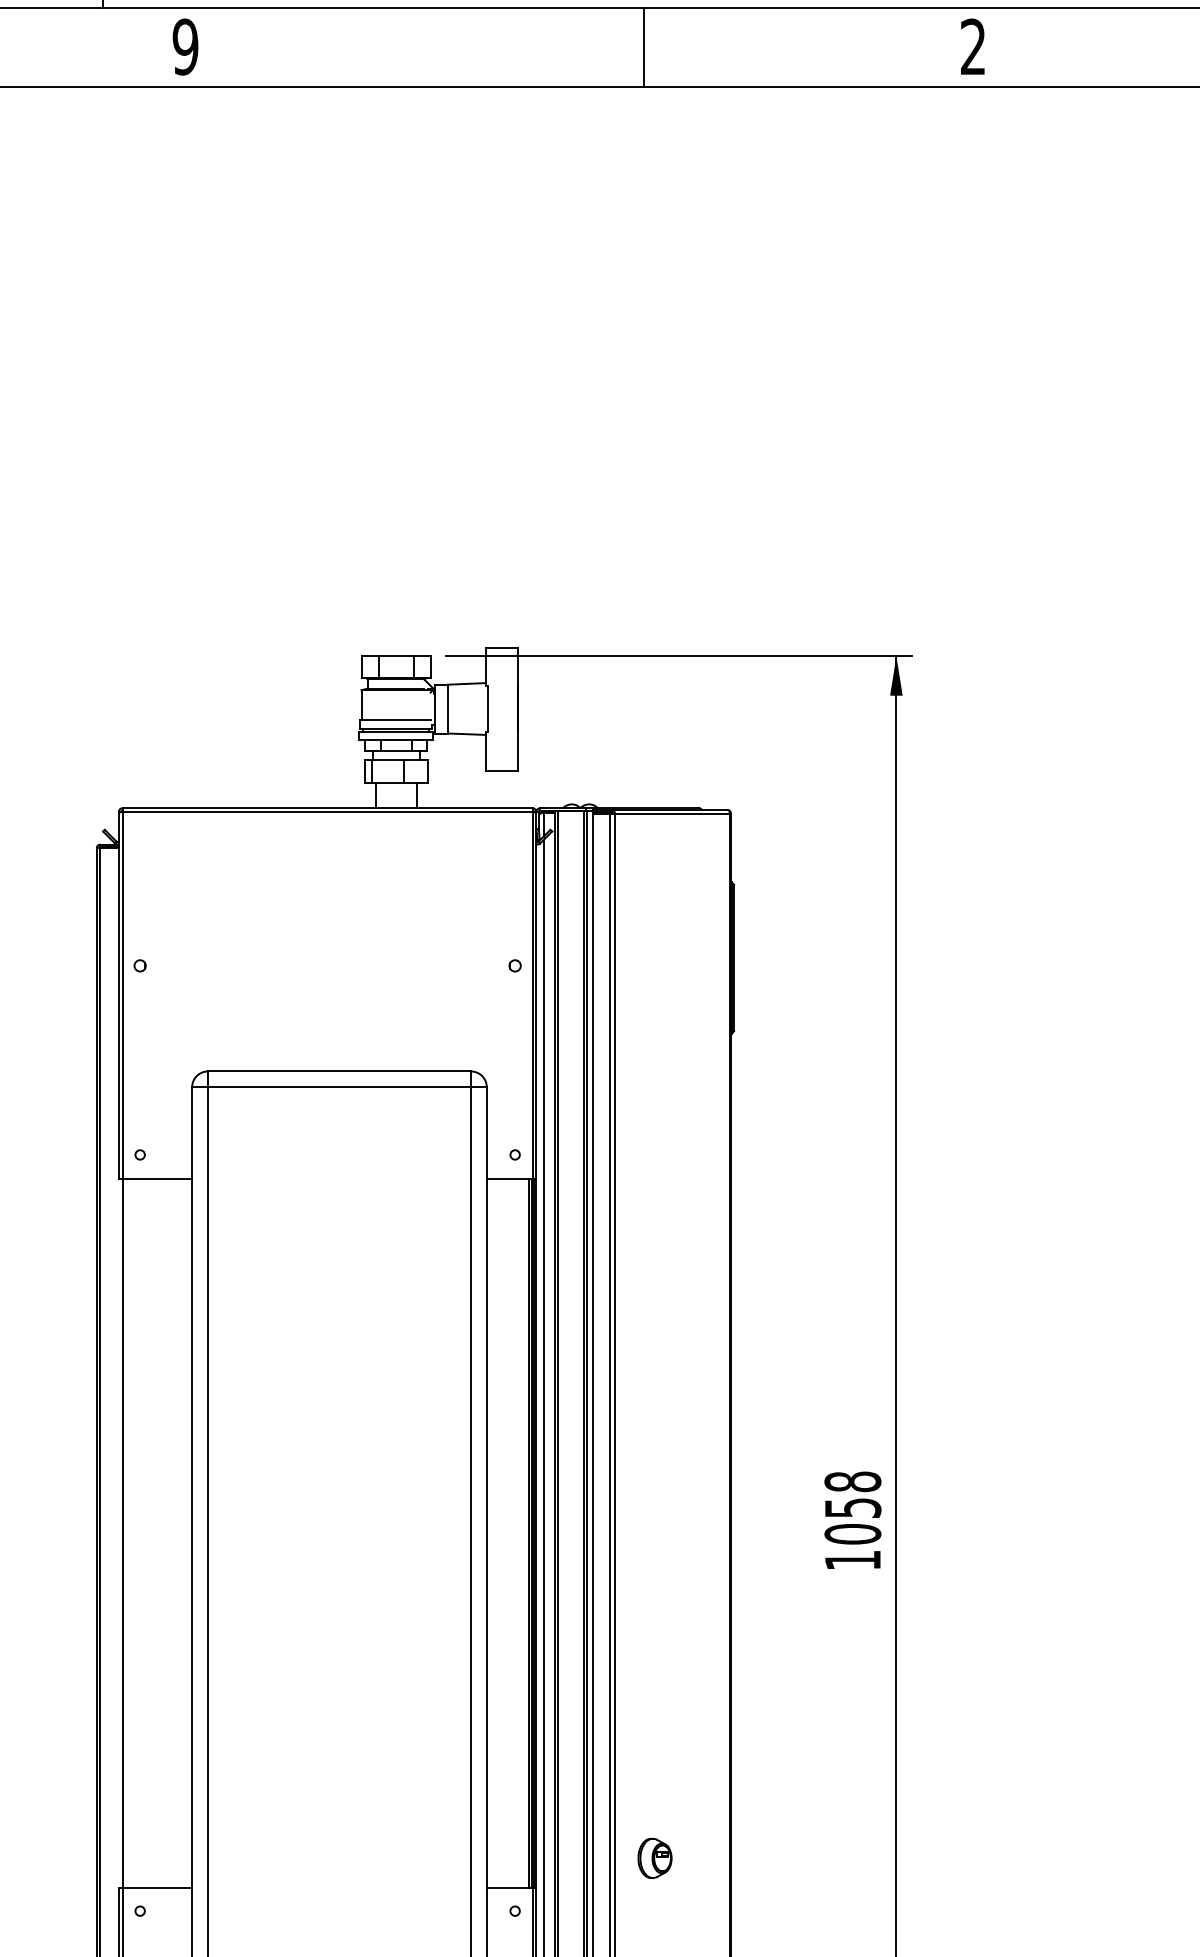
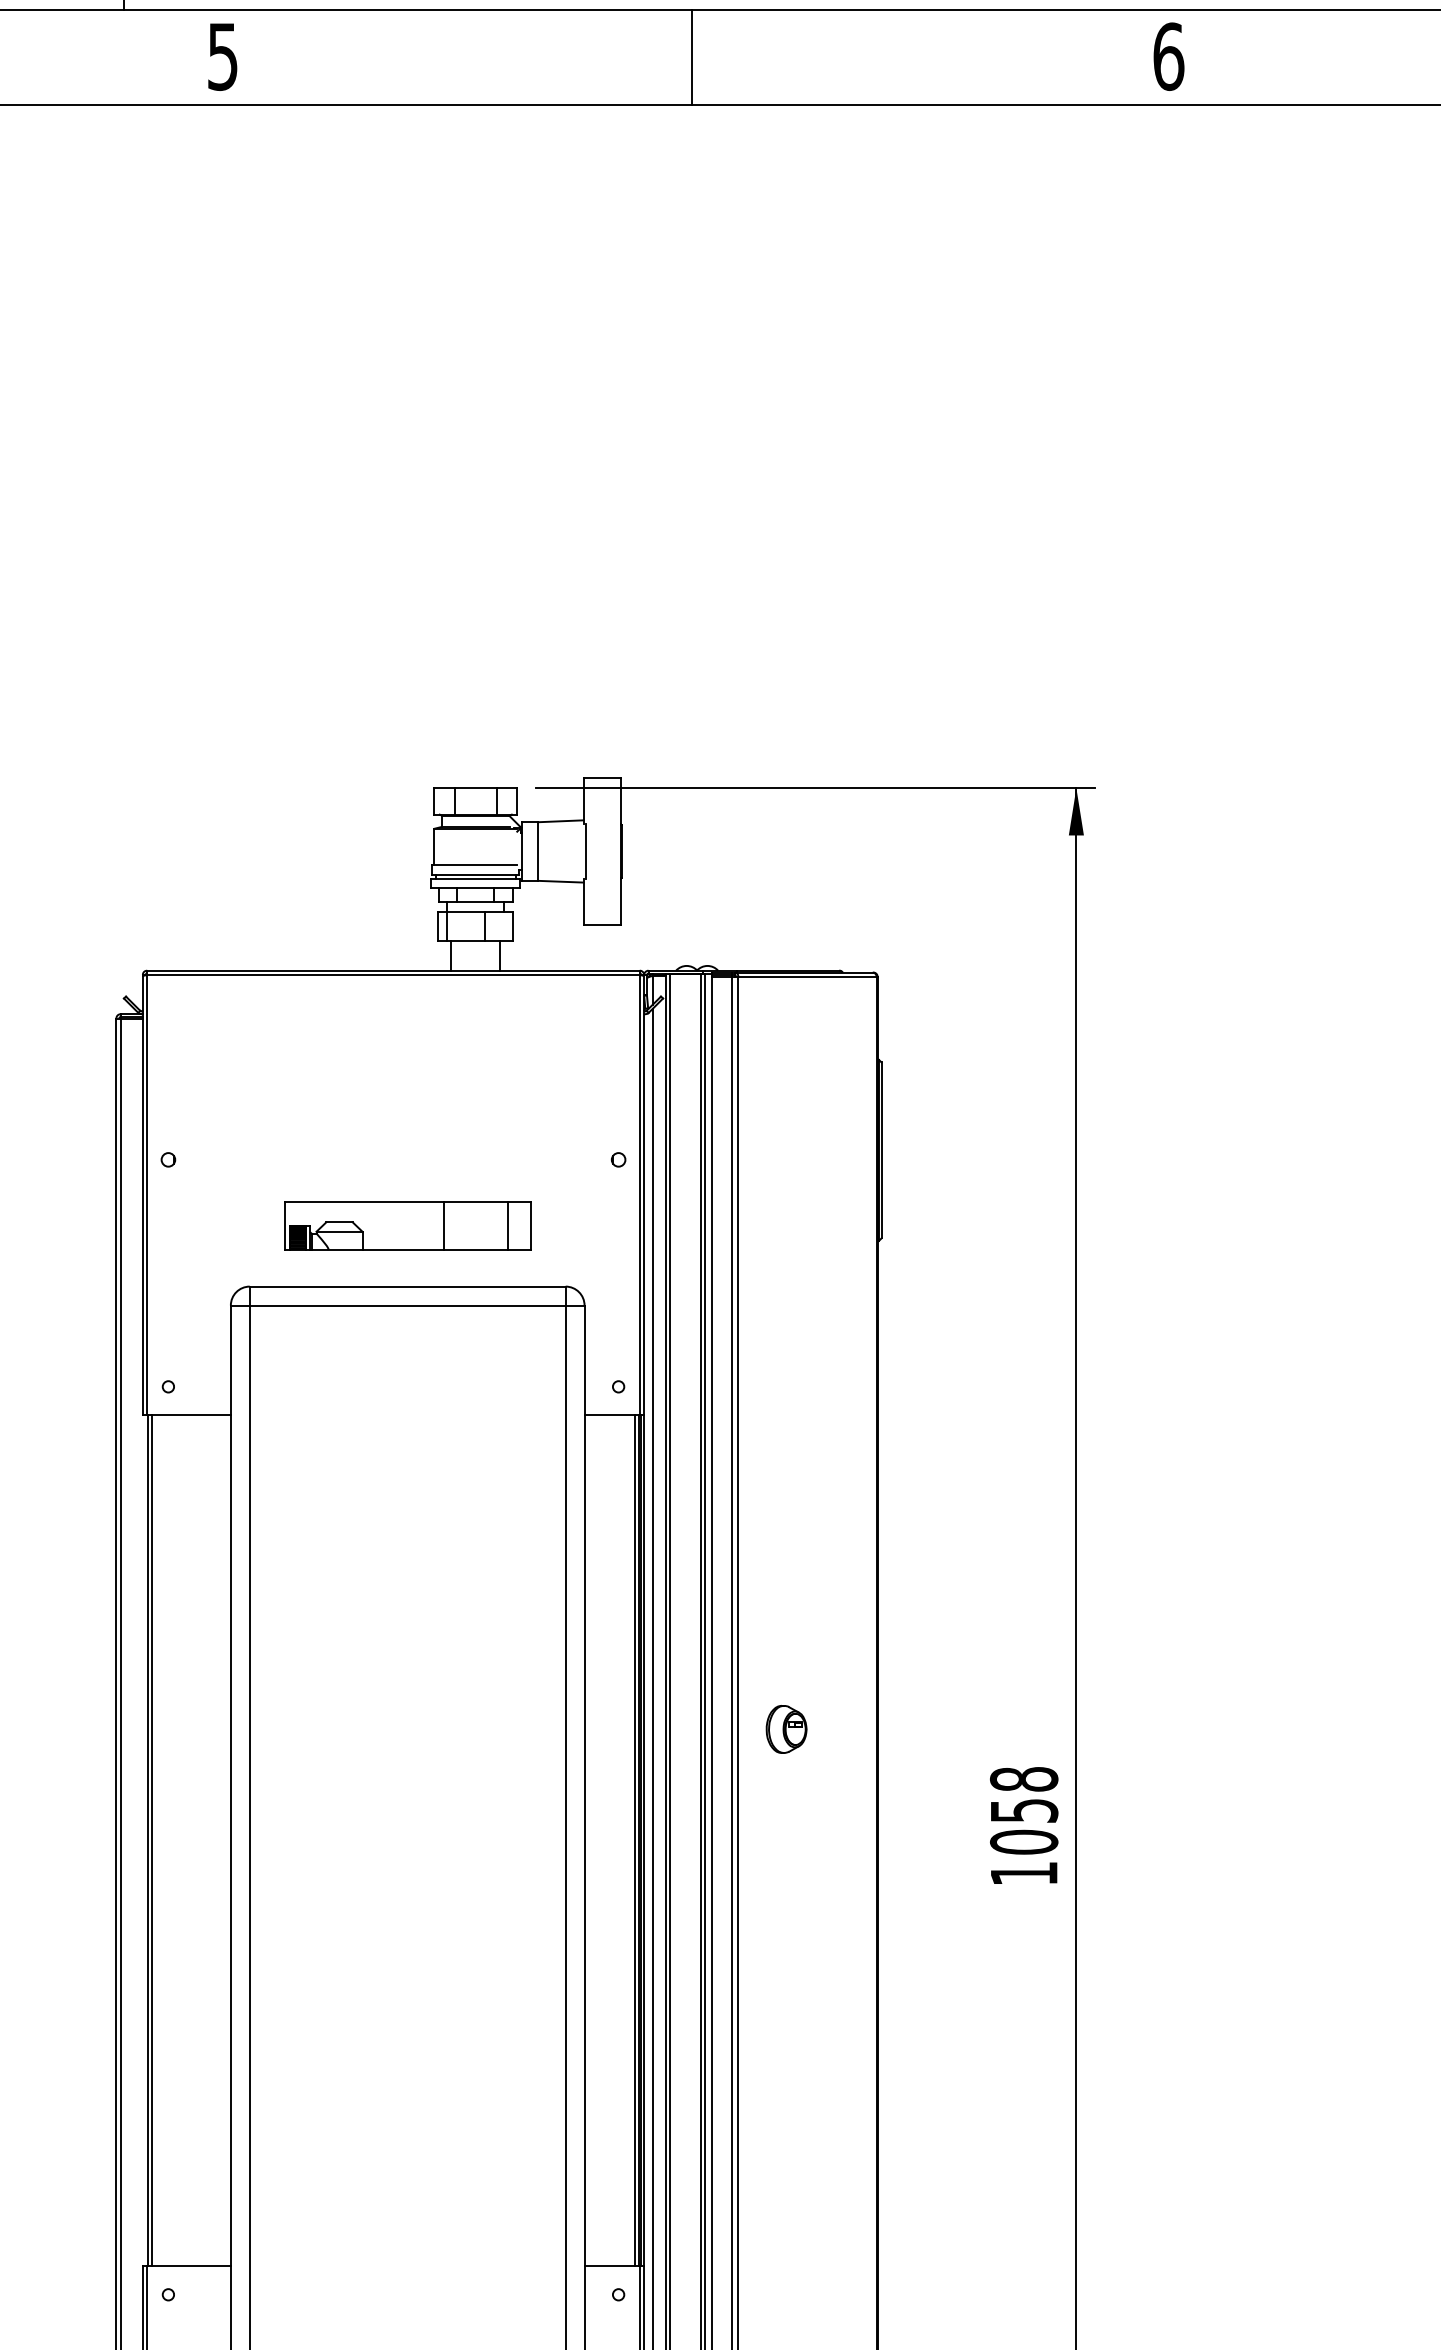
text: (185, 46) -> (222, 56), 9 -> 5
text: (973, 46) -> (1168, 56), 2 -> 6
line: (644, 47) -> (691, 57), moved
part: (339, 1020) -> (407, 1225), added
line: (126, 1532) -> (151, 1840), added
part: (654, 1858) -> (786, 1729), moved

